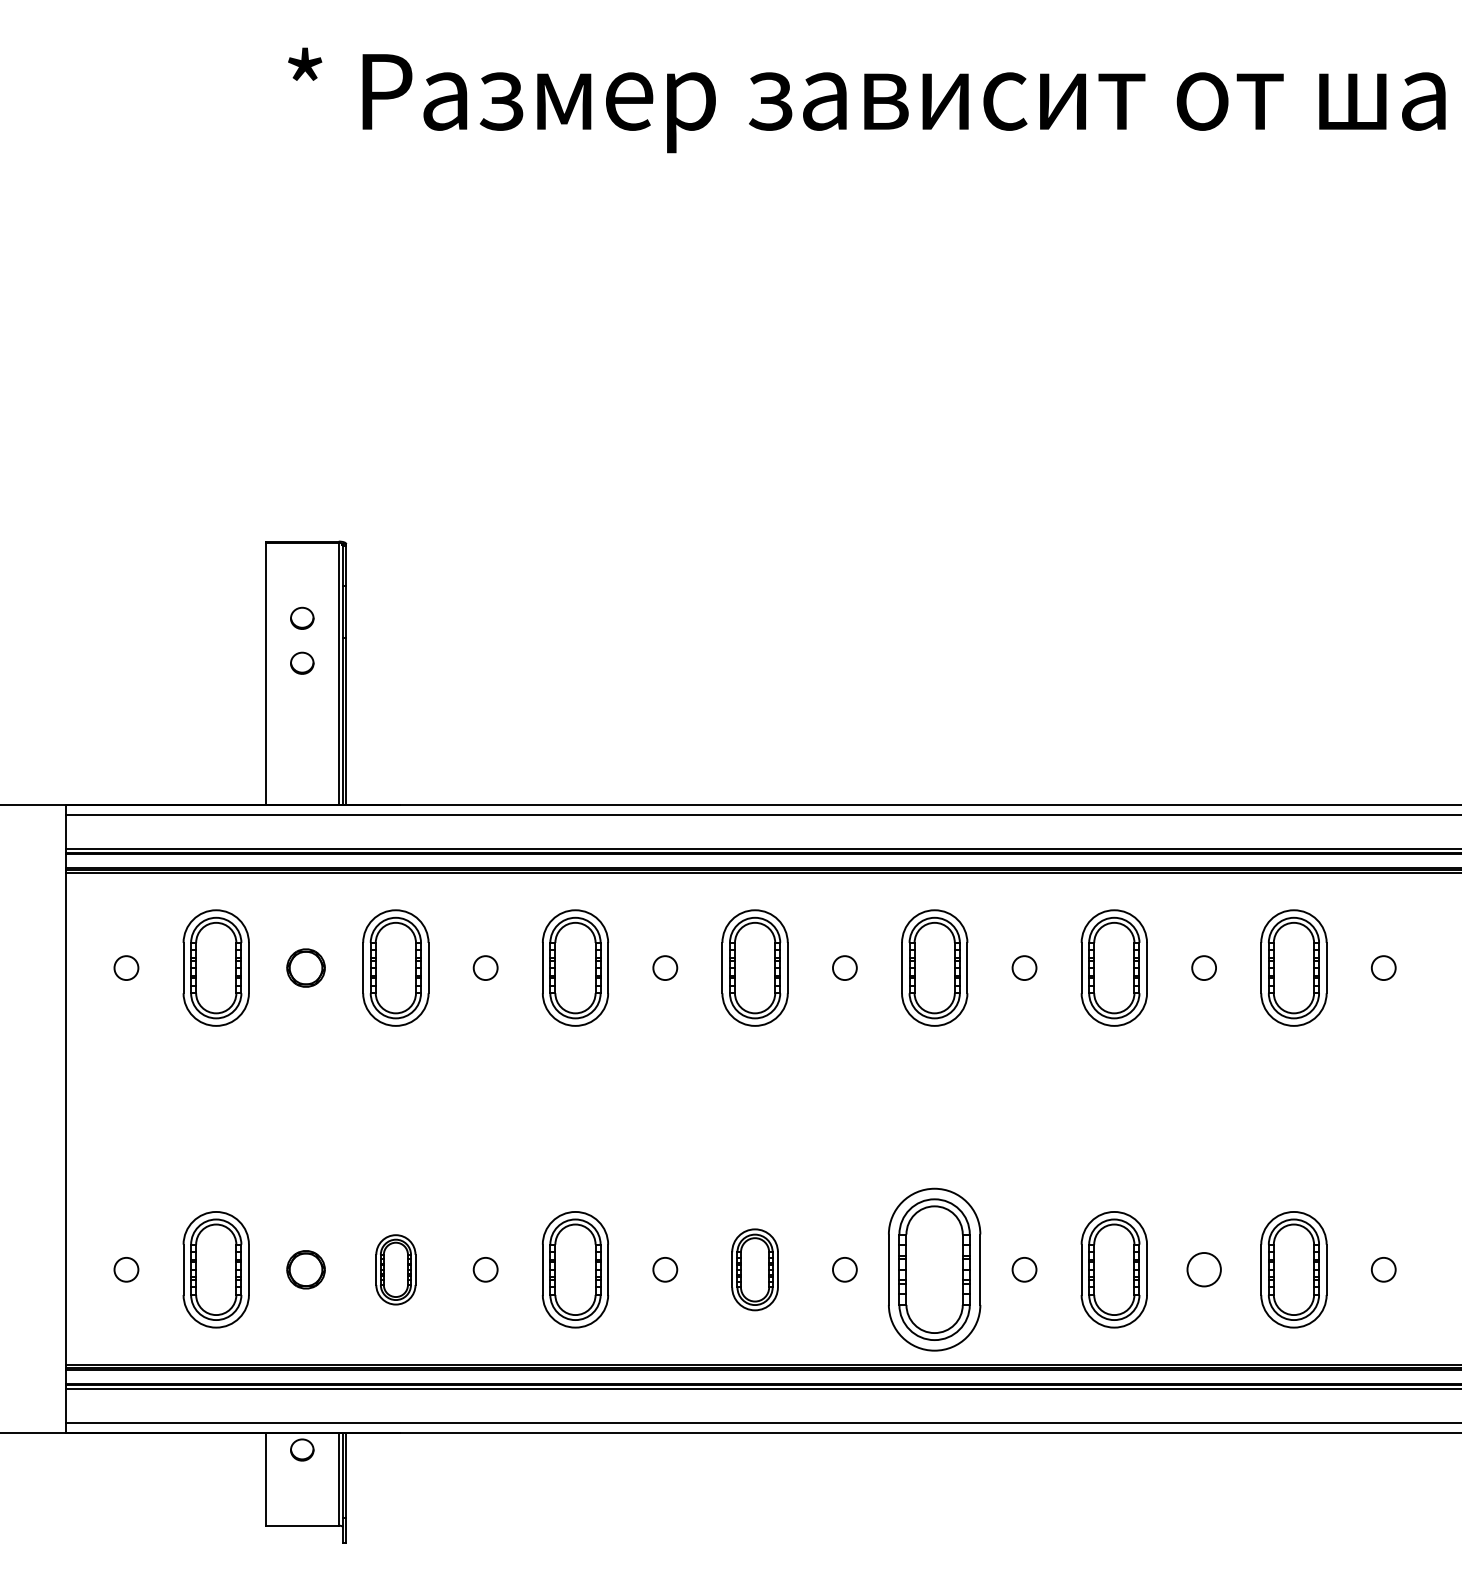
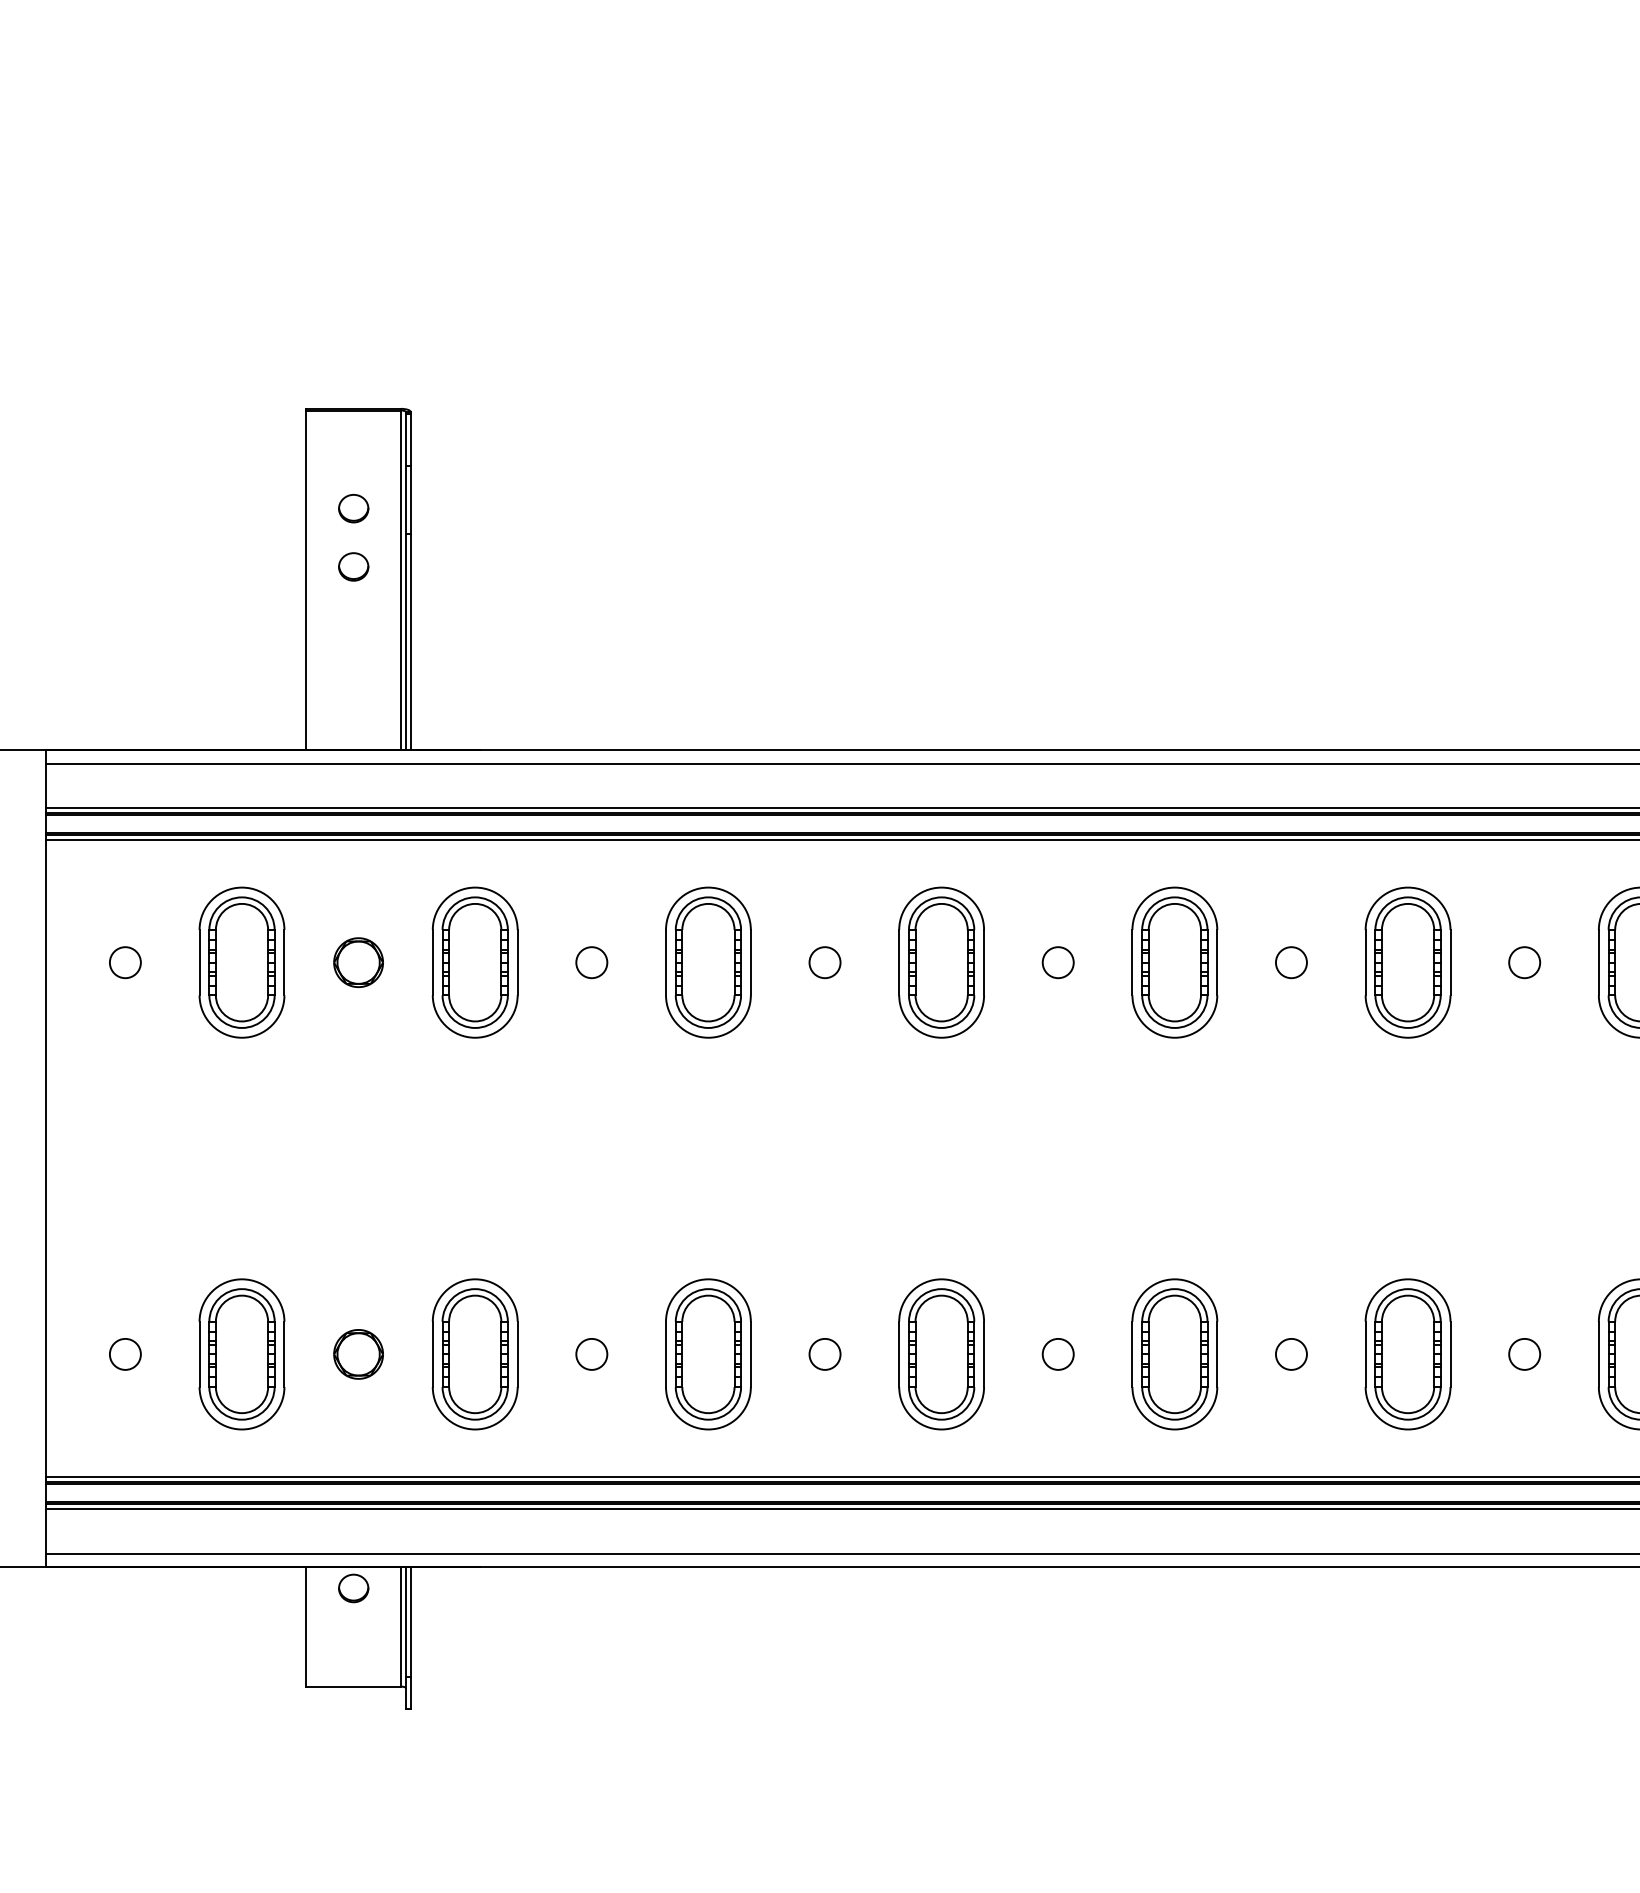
part: (395, 1269) -> (474, 1354), size x1.67
part: (754, 1269) -> (940, 1354), size x1.43
part: (934, 1269) -> (1174, 1354), size x0.71
circle: (1203, 1269) -> (1523, 1354), size x0.71

